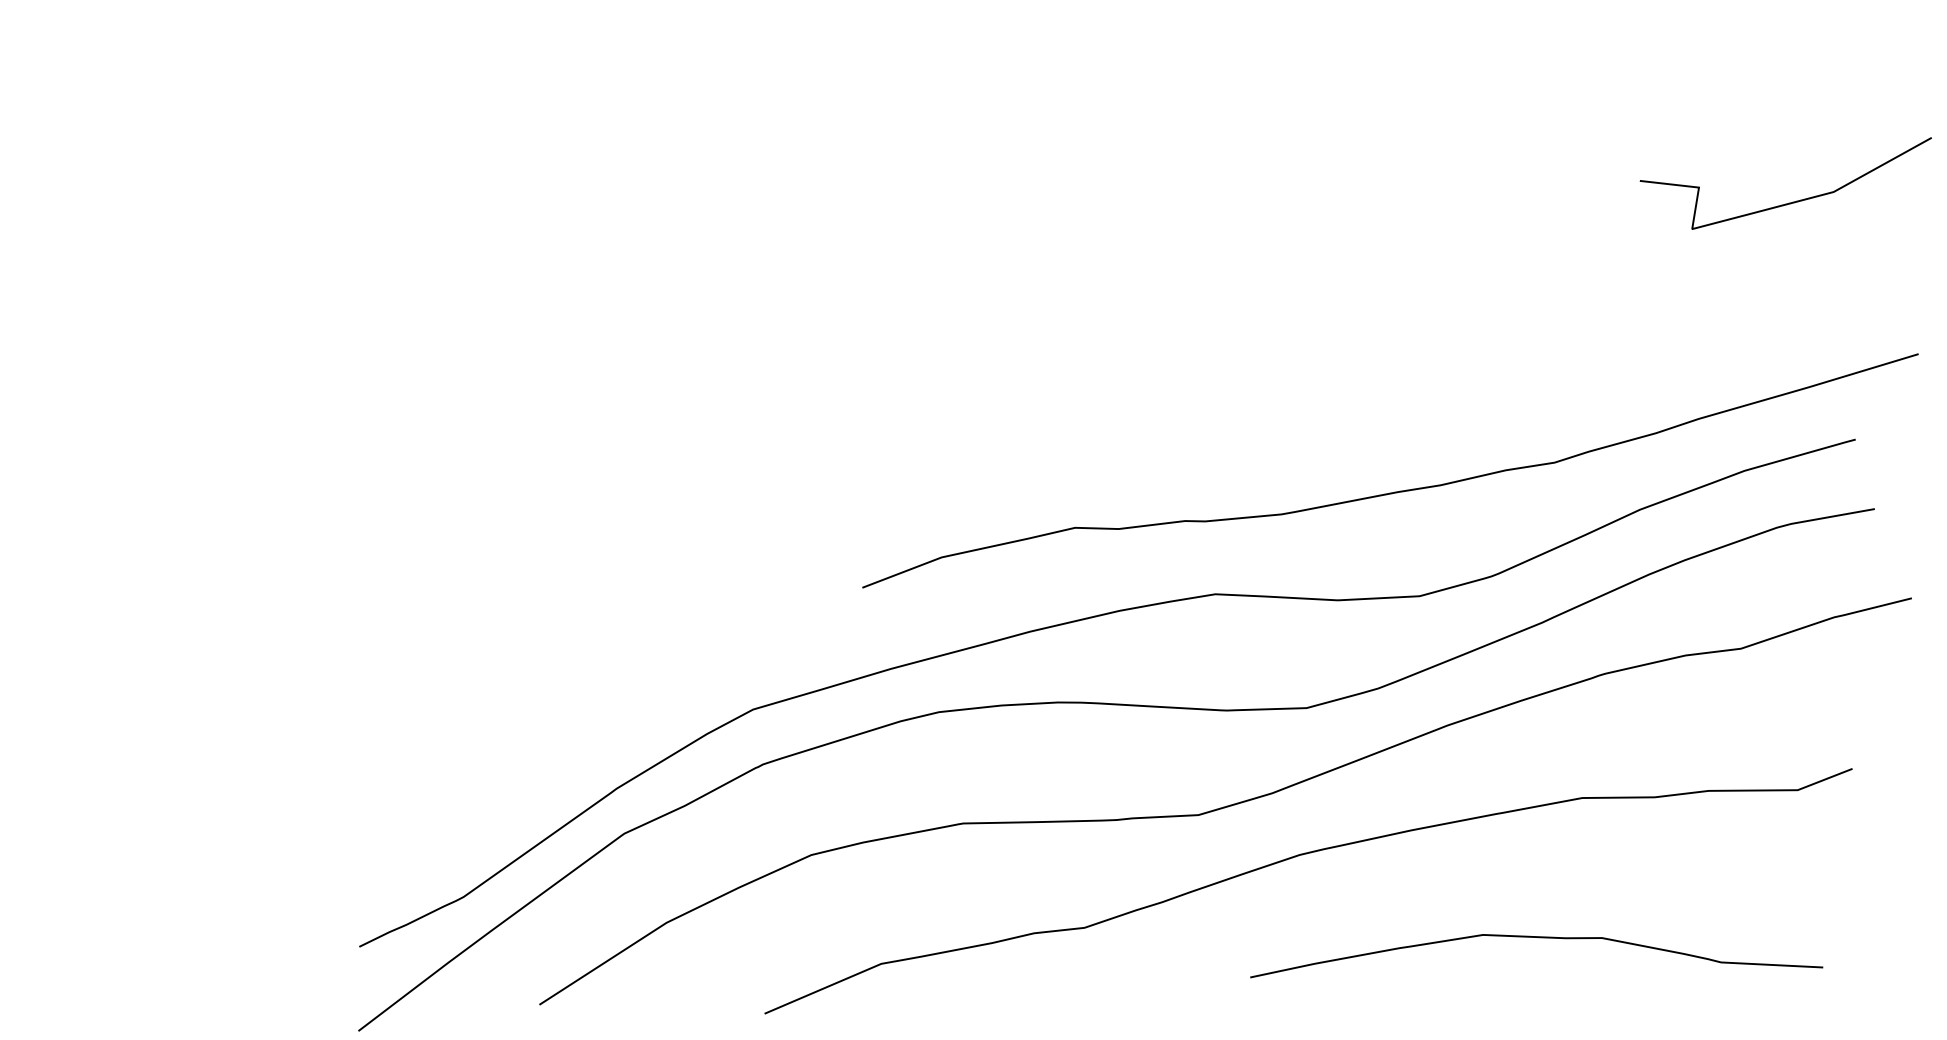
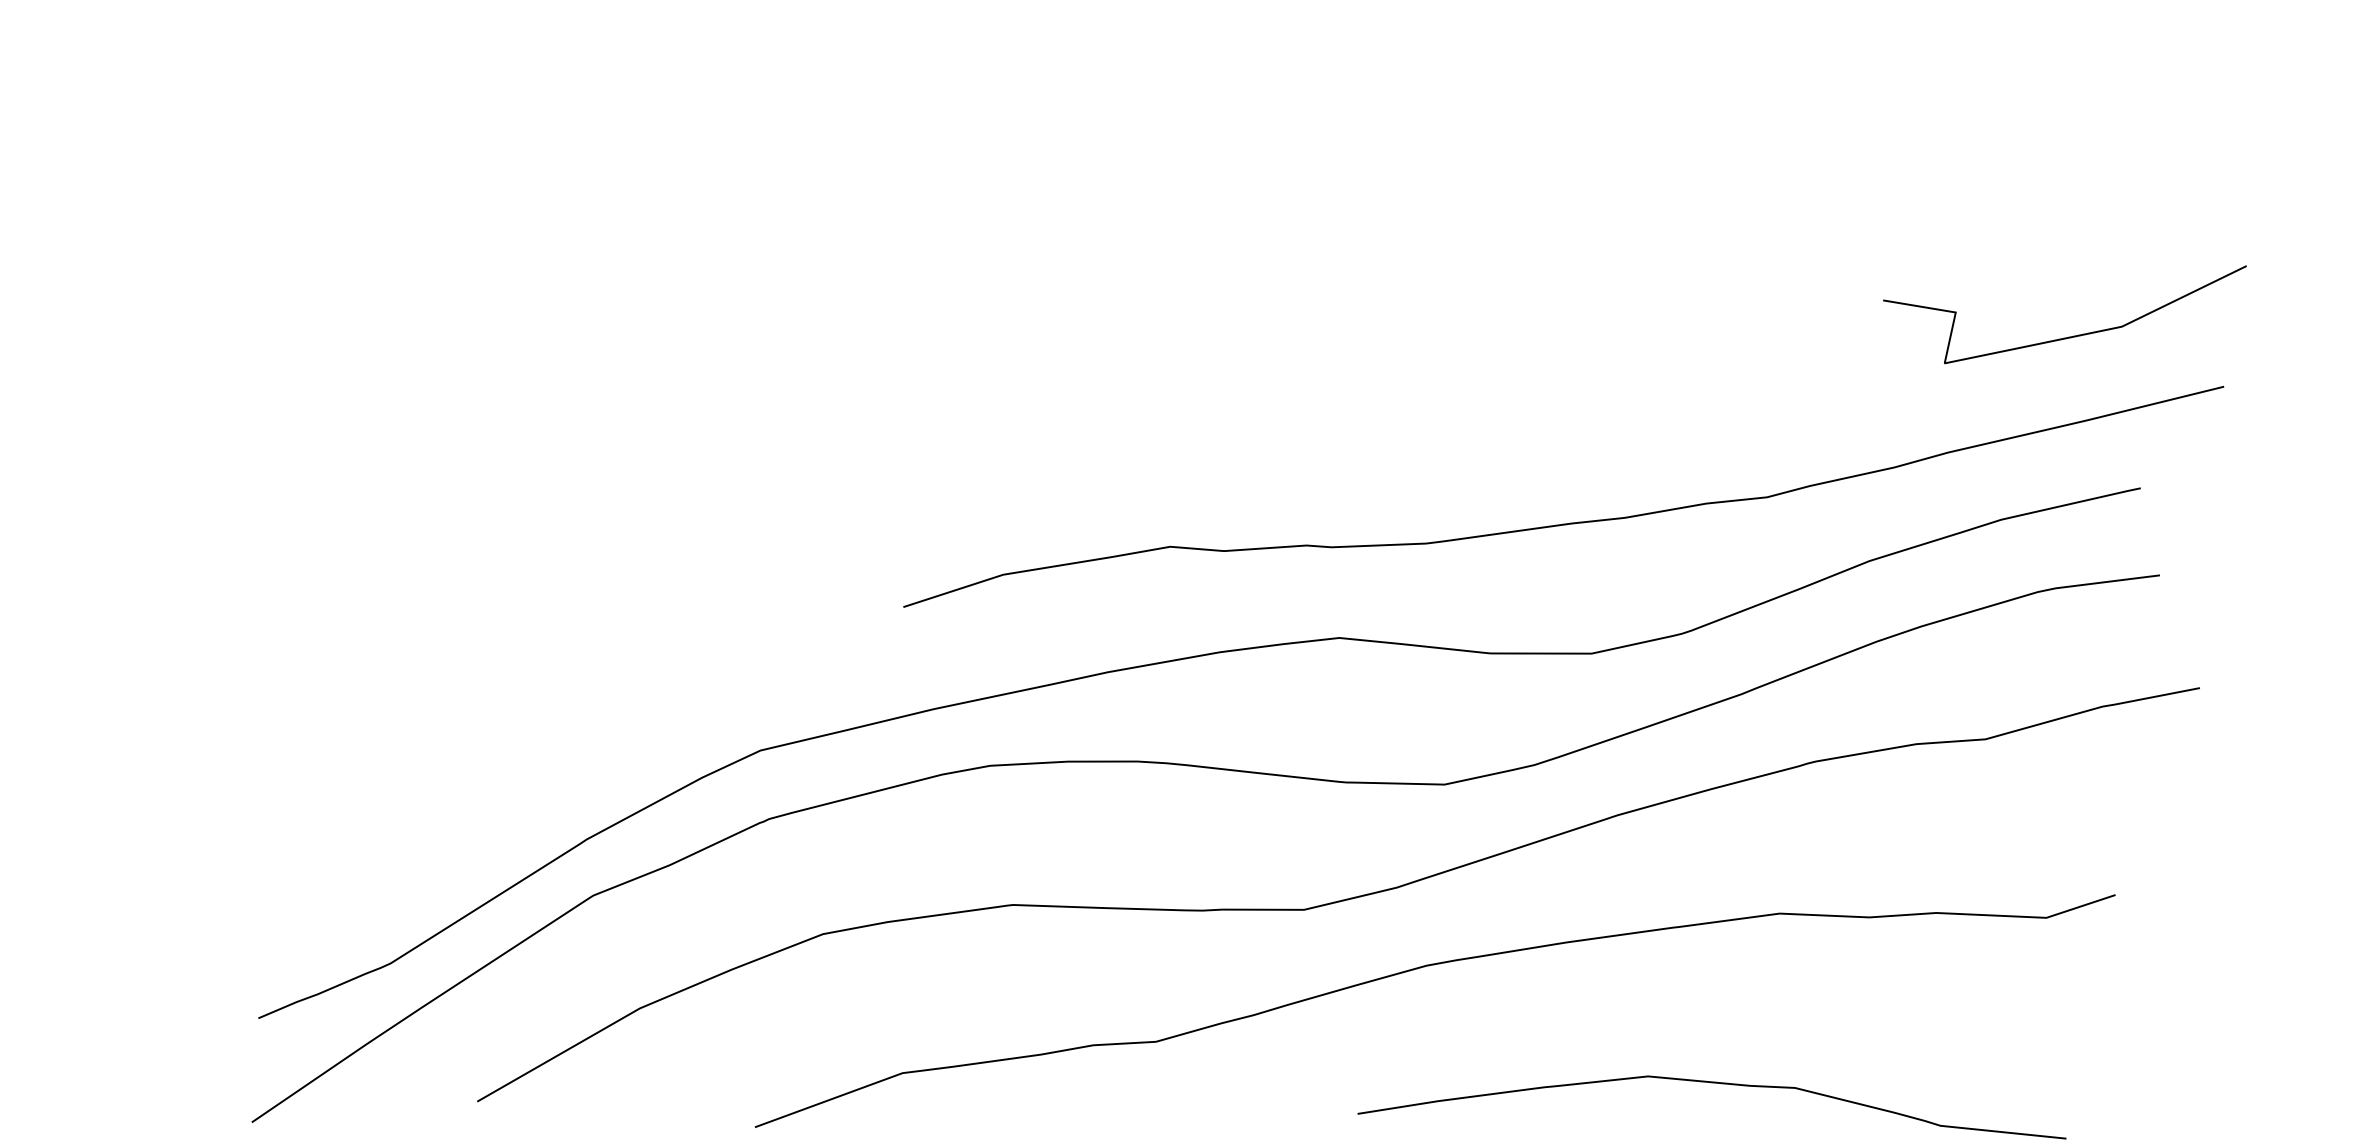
curve: (1792, 201) -> (2070, 335), moved

